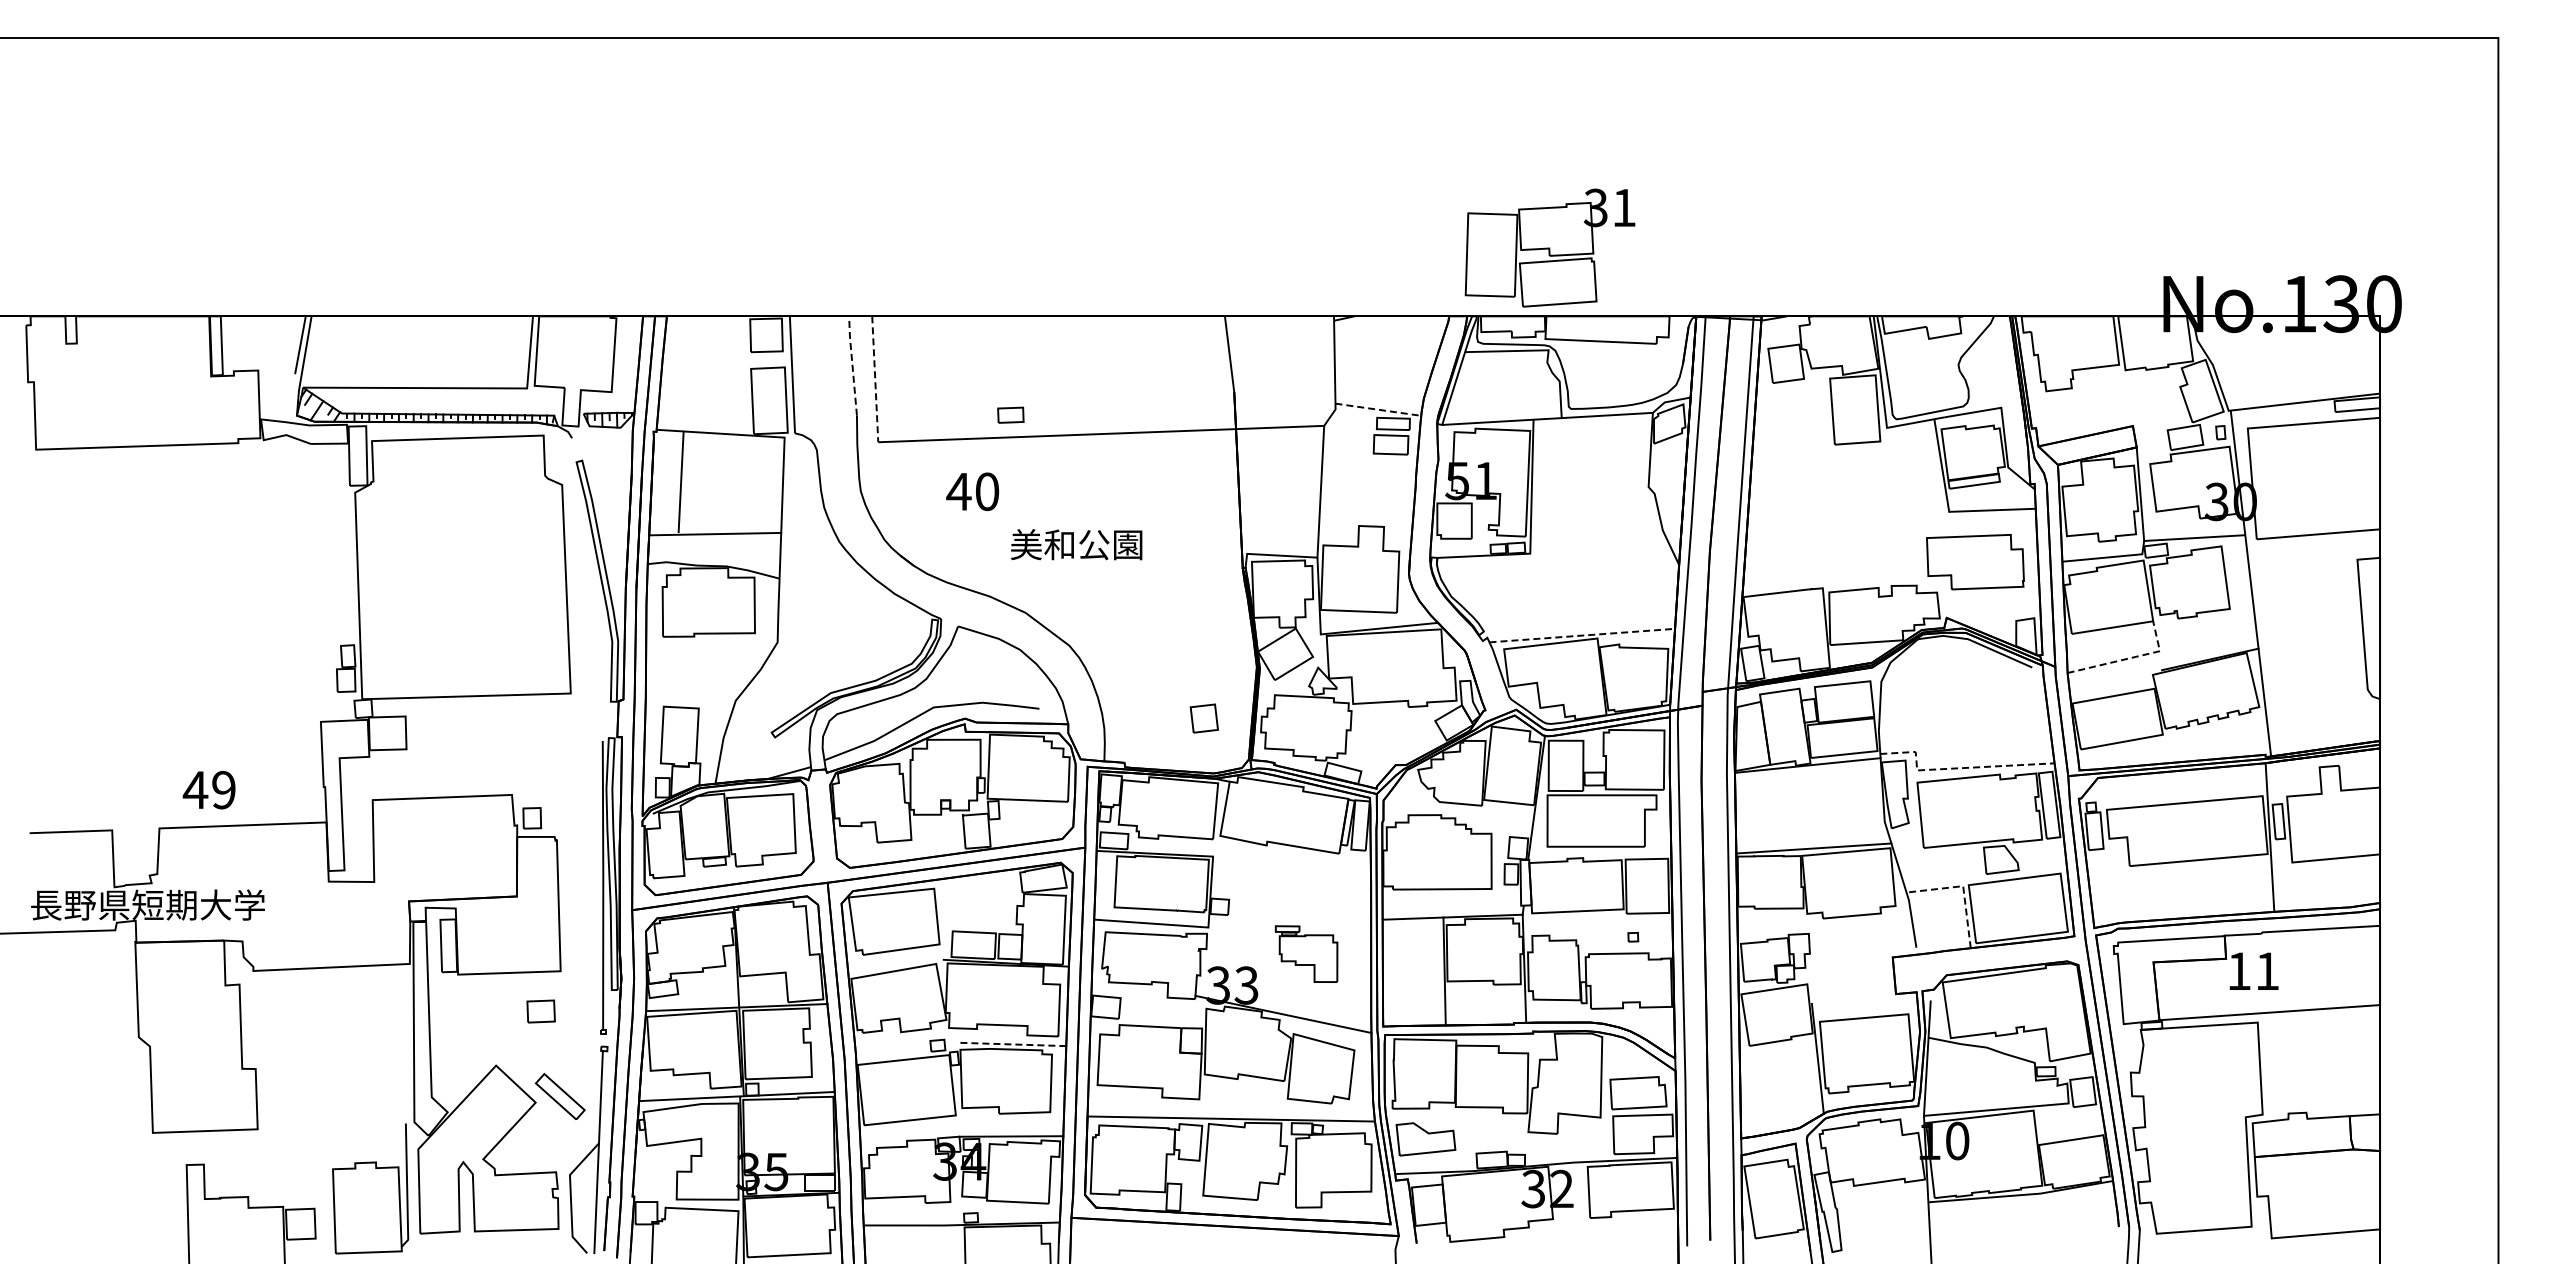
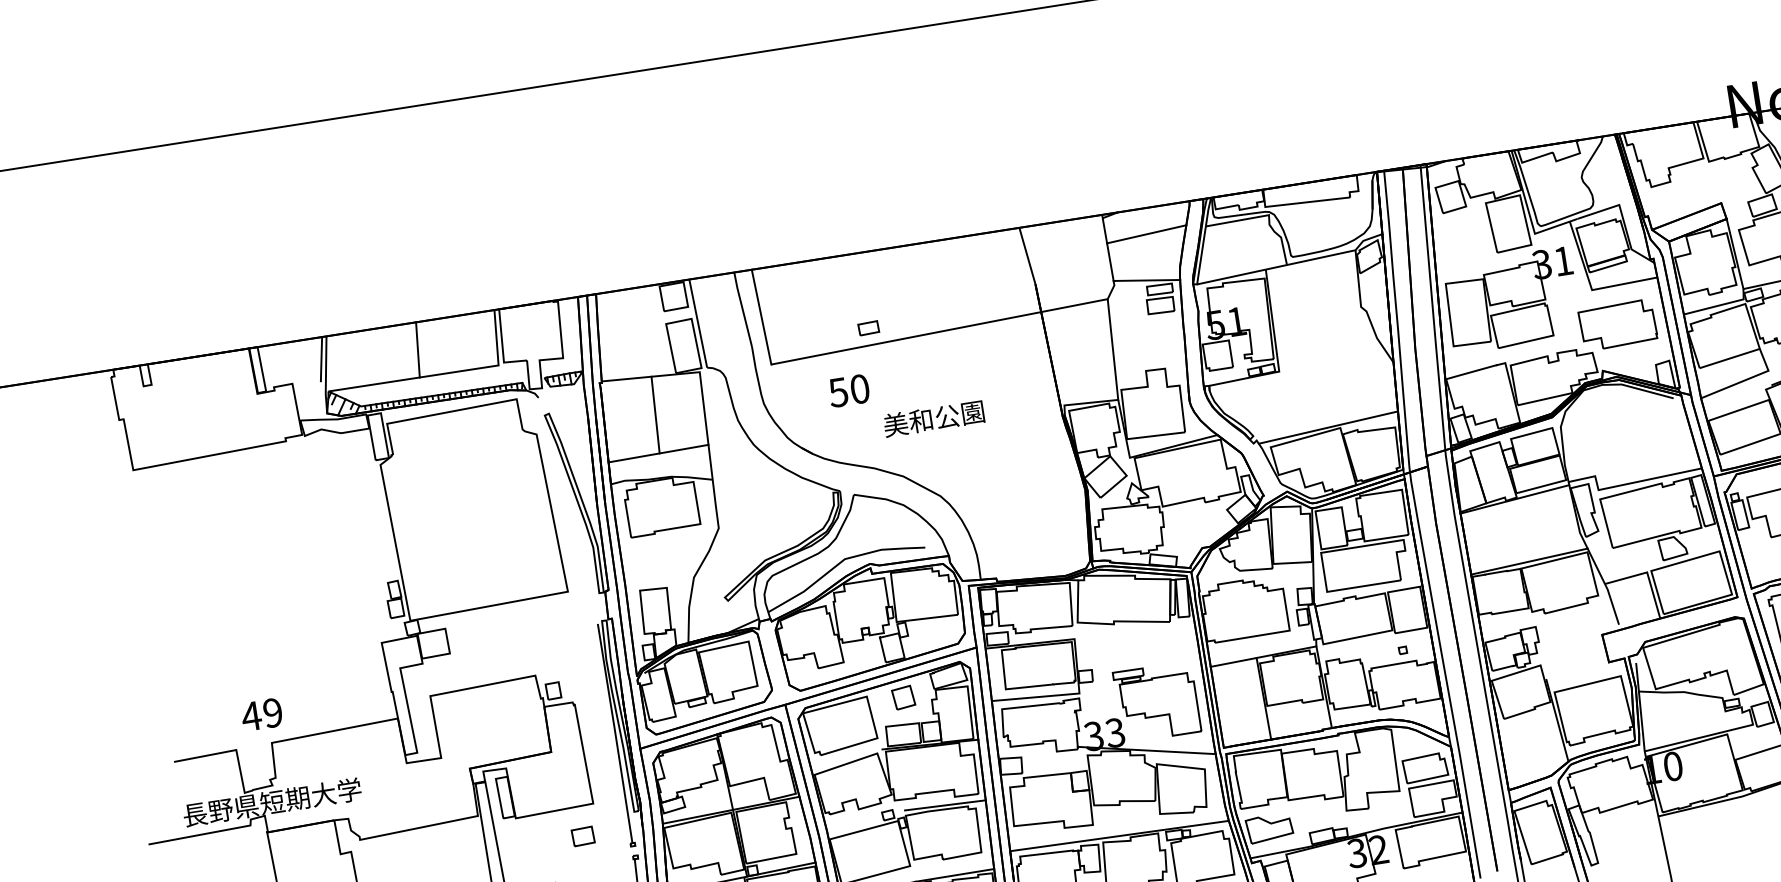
part: (1549, 247) -> (1511, 300), moved
line: (1387, 349) -> (1146, 233), added
line: (426, 352) -> (417, 350), added
line: (852, 364) -> (742, 308), dashed -> solid
line: (875, 379) -> (761, 317), dashed -> solid
line: (1378, 409) -> (1146, 280), dashed -> solid
line: (680, 481) -> (655, 414), moved
text: (958, 492) -> (838, 393), 40 -> 50
line: (1582, 635) -> (1328, 427), dashed -> solid
line: (2129, 658) -> (1746, 379), dashed -> solid
part: (1203, 718) -> (903, 697), moved
line: (1958, 768) -> (1629, 483), dashed -> solid
text: (208, 790) -> (261, 715), moved
line: (1963, 888) -> (1647, 574), dashed -> solid
part: (1306, 953) -> (1156, 701), size x1.67
line: (1013, 1044) -> (945, 805), dashed -> solid

